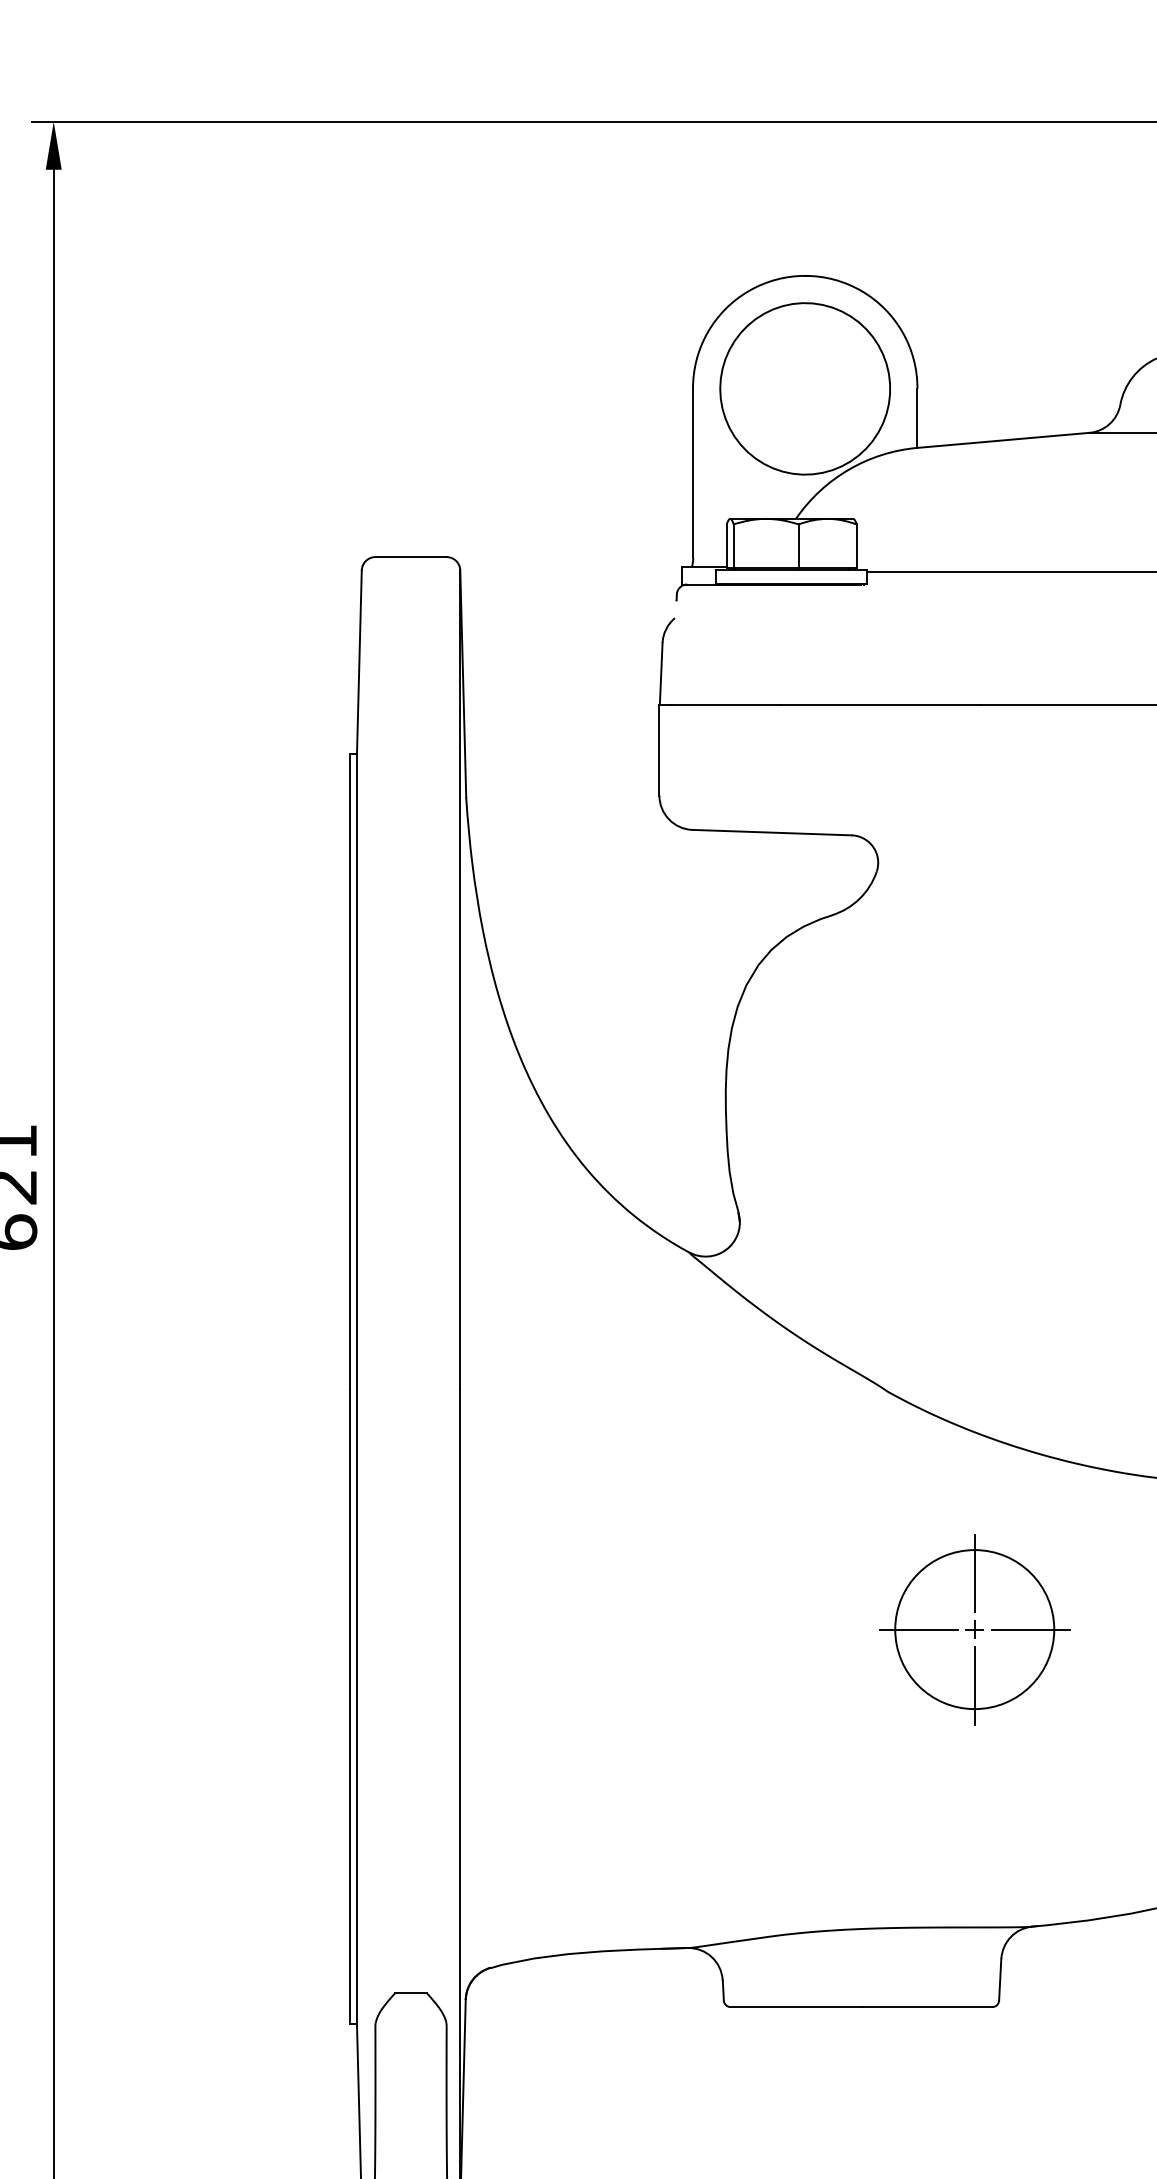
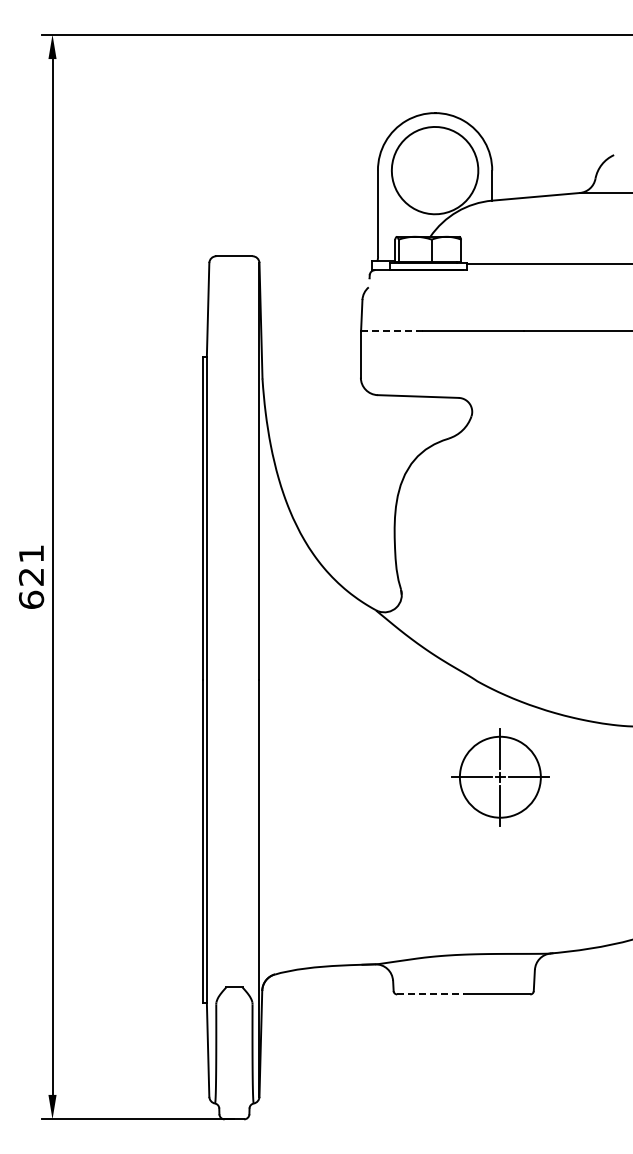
line: (725, 704) -> (394, 331), solid -> dashed
part: (974, 1630) -> (500, 777), moved
line: (796, 2007) -> (430, 994), solid -> dashed

